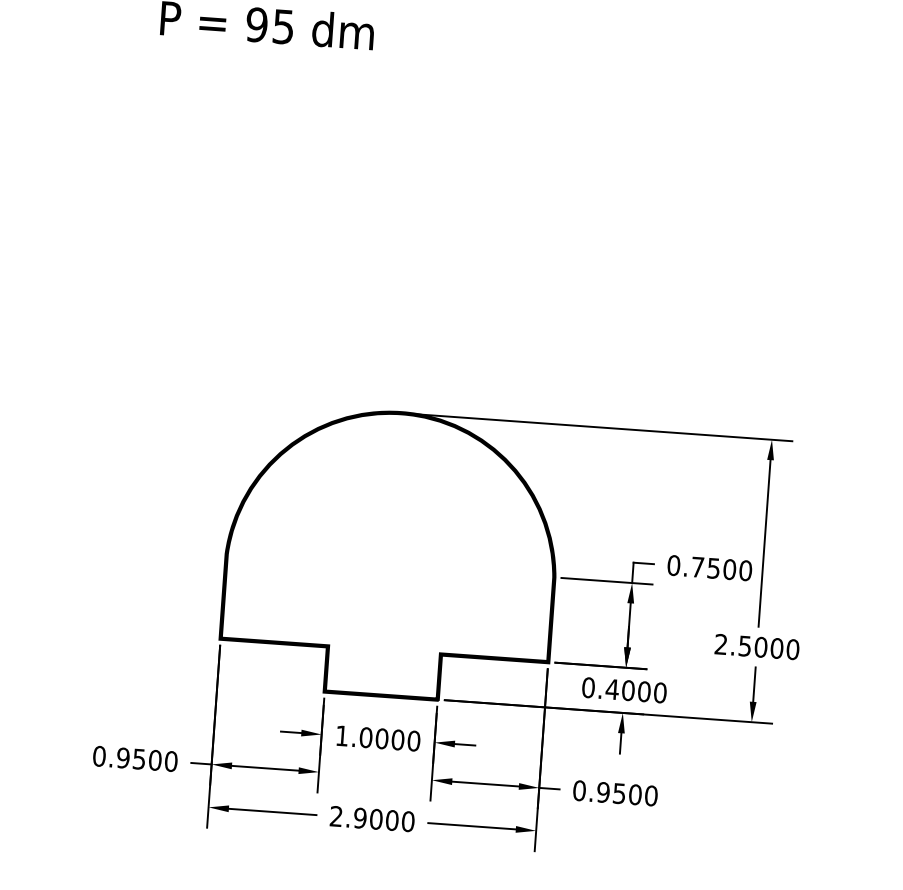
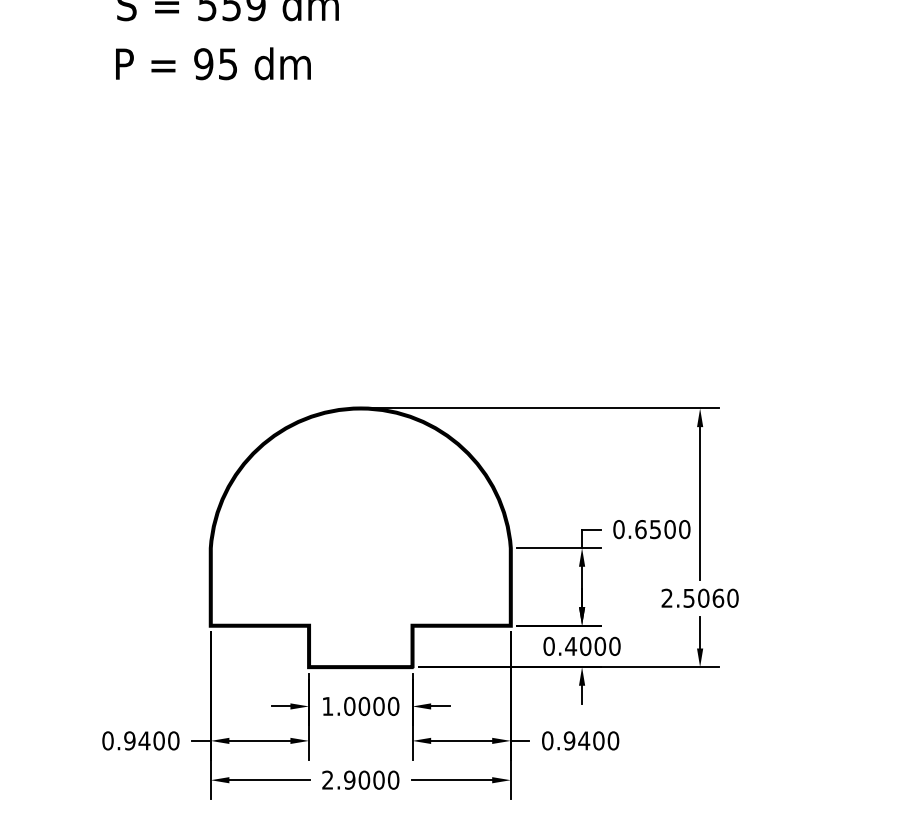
text: (697, 567) -> (640, 529), 0.7500 -> 0.6500
text: (777, 647) -> (718, 597), 2.5000 -> 2.5060
text: (139, 758) -> (144, 740), 0.9500 -> 0.9400
text: (619, 793) -> (584, 740), 0.9500 -> 0.9400

